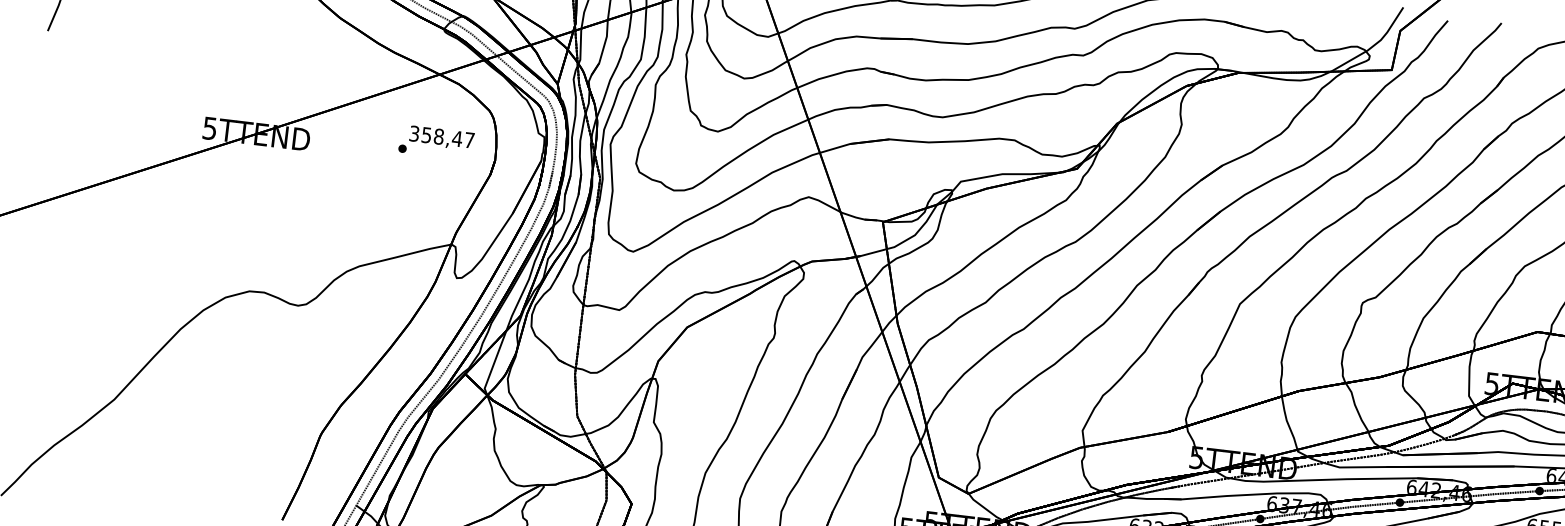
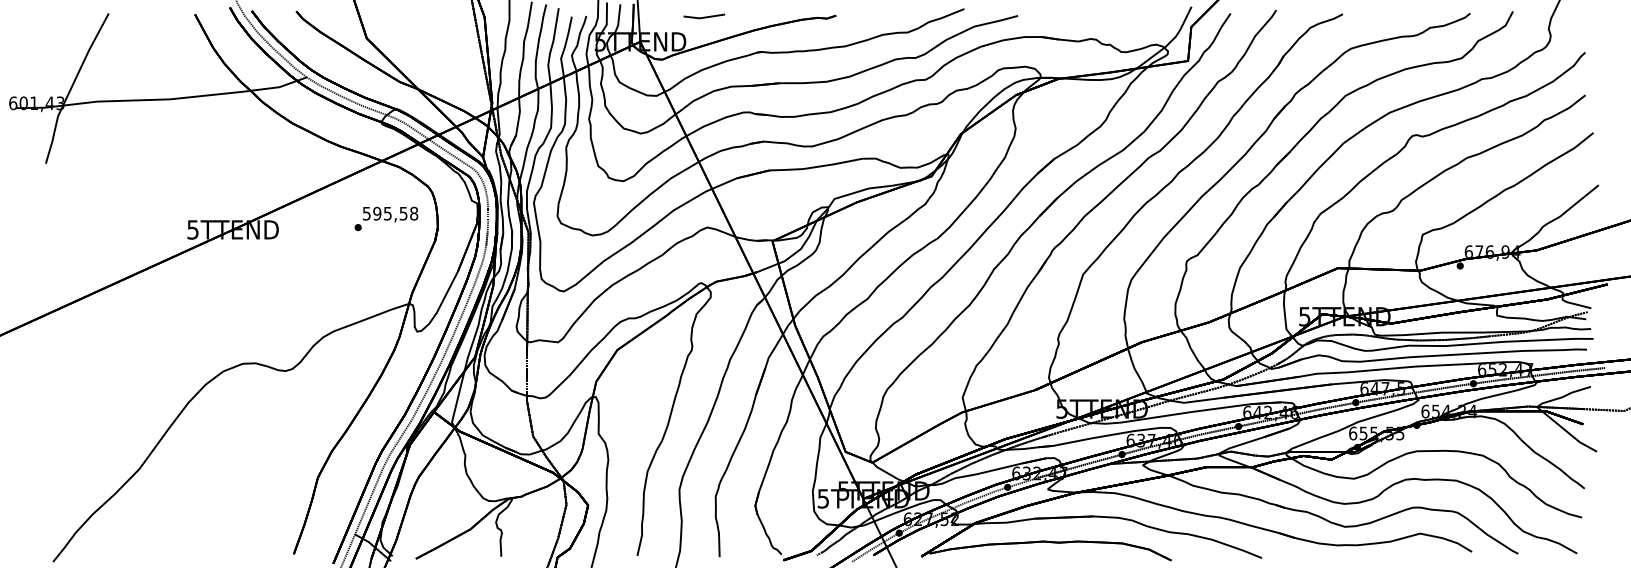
text: (442, 136) -> (390, 213), 358,47 -> 595,58

